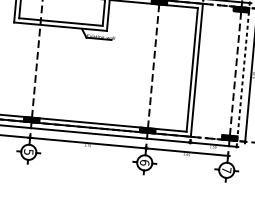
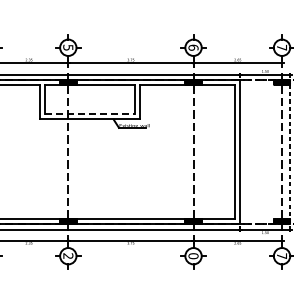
line: (61, 22) -> (90, 113), solid -> dashed
text: (29, 151) -> (68, 255), 5 -> 2
text: (144, 163) -> (193, 256), 6 -> 0

